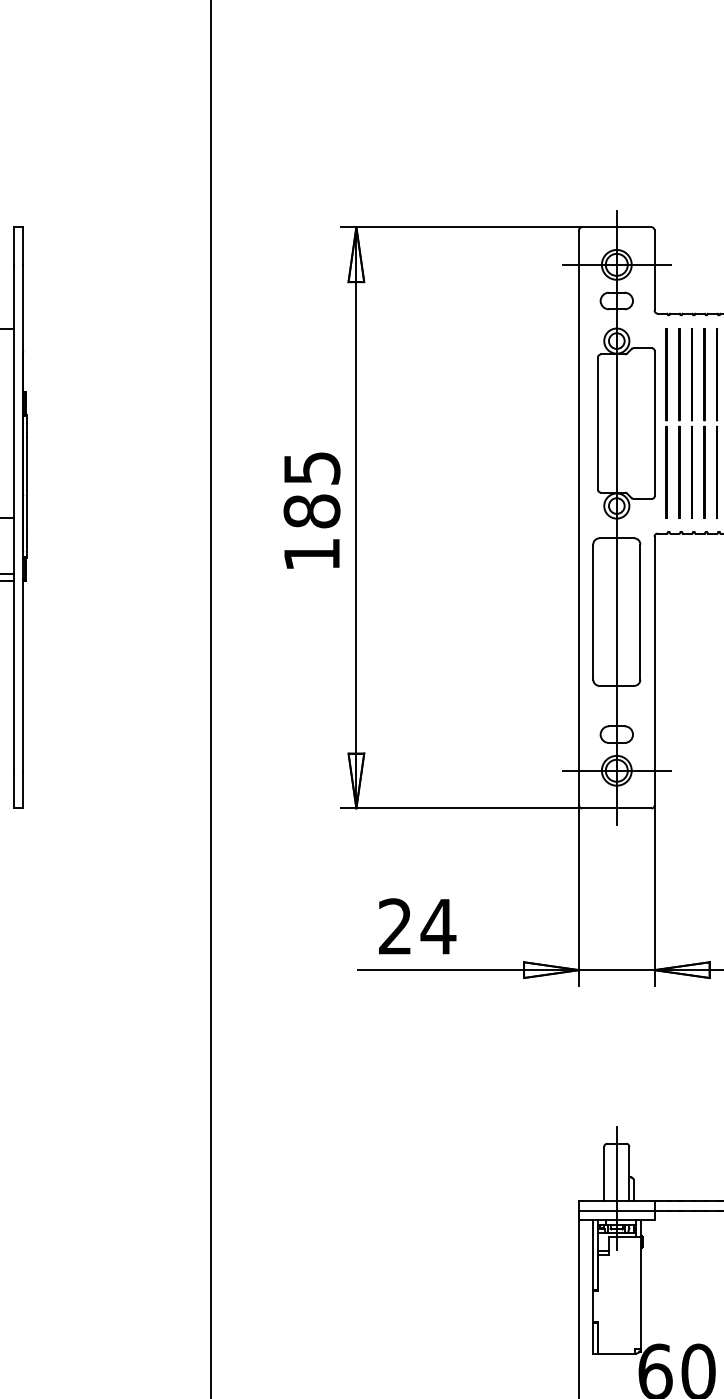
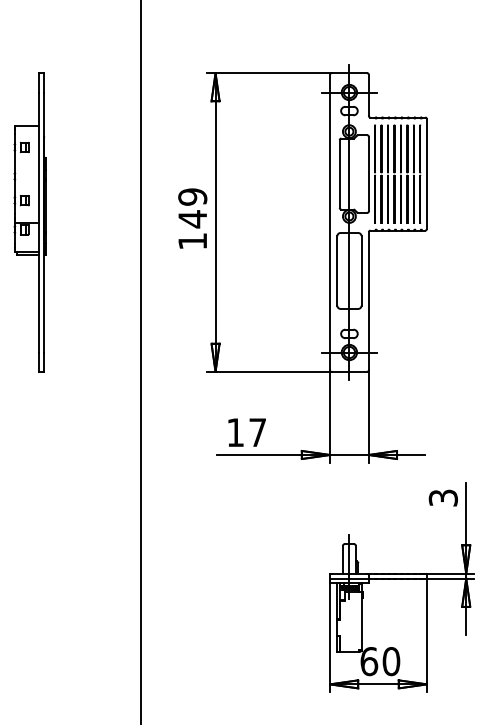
text: (311, 490) -> (192, 208), 185 -> 149
text: (416, 926) -> (246, 432), 24 -> 17

